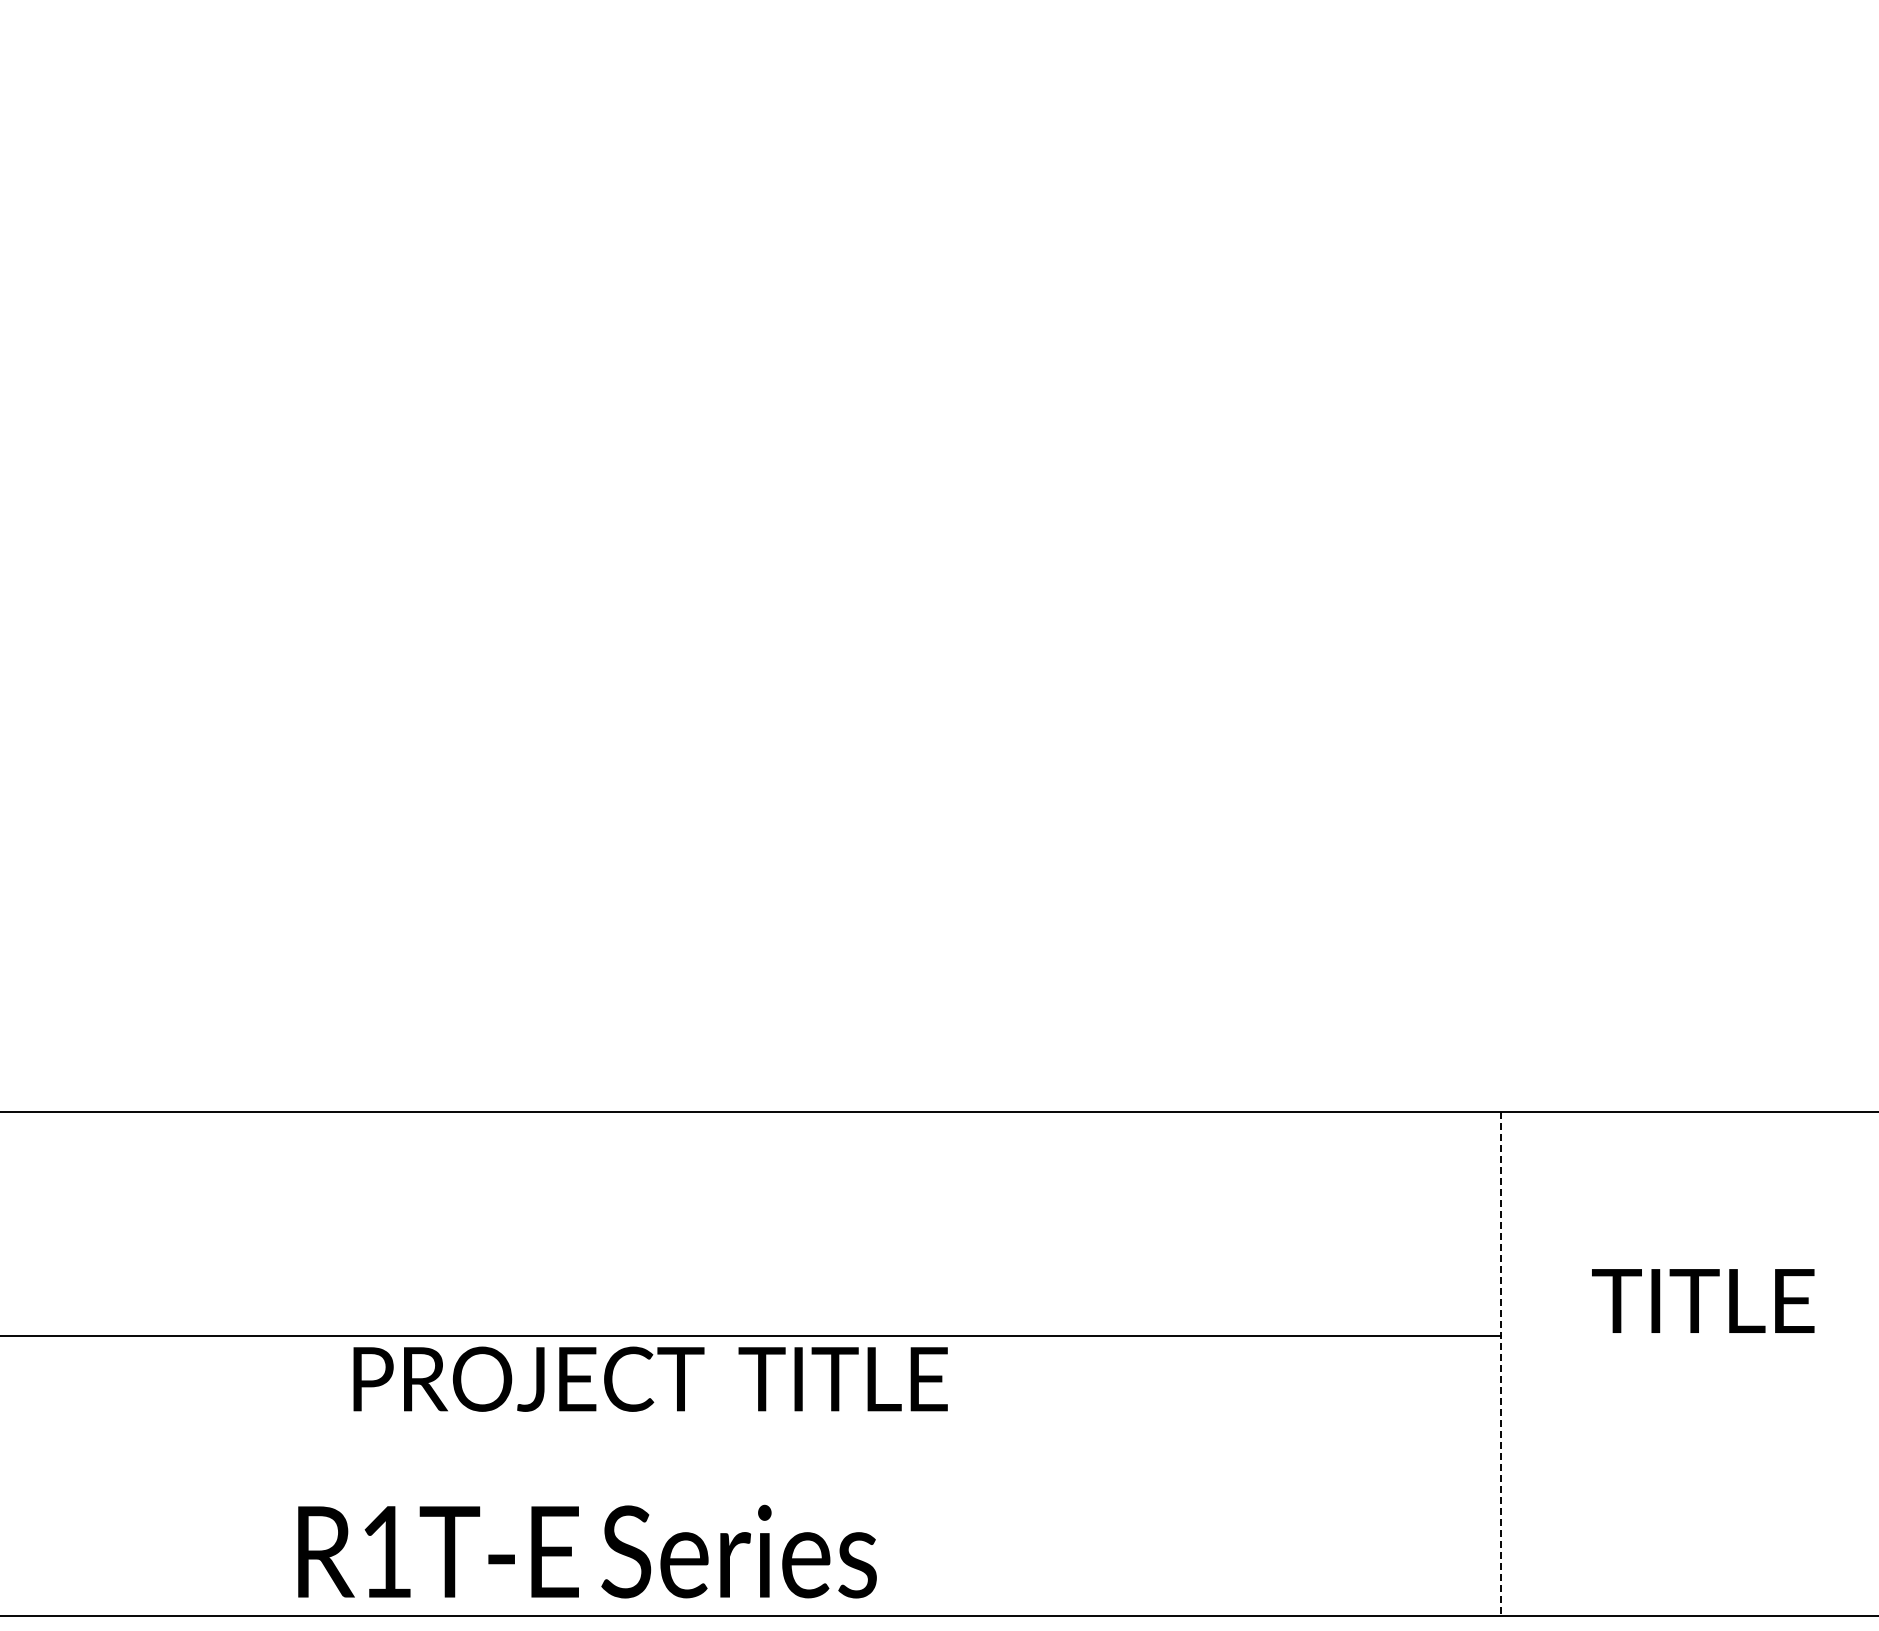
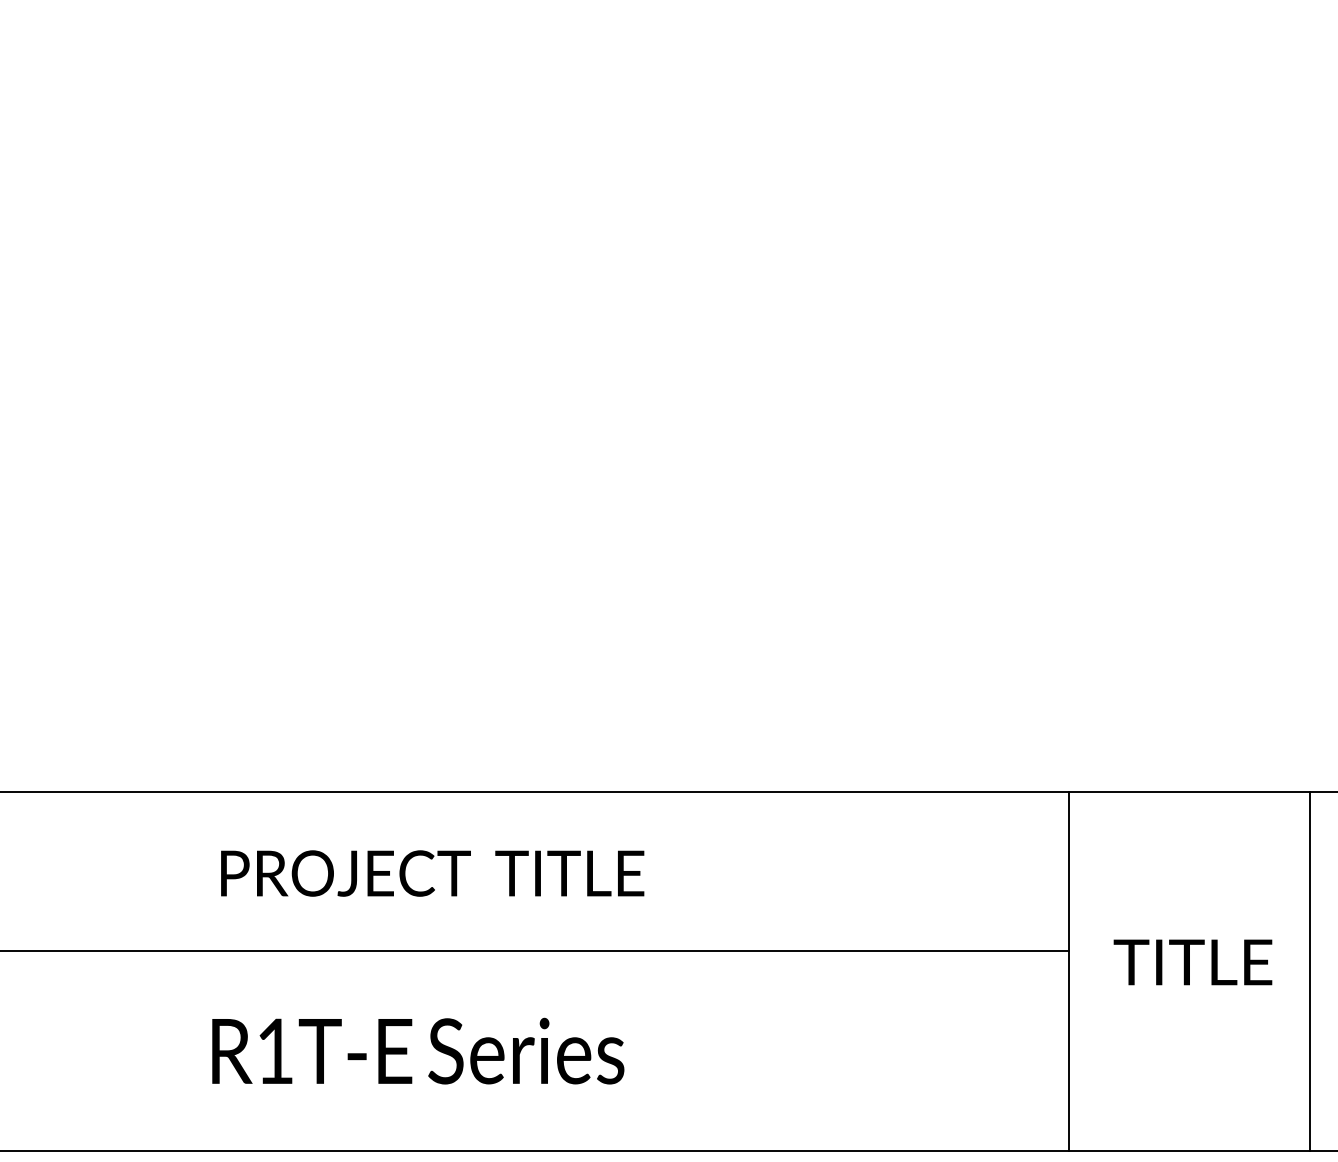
text: (1703, 1300) -> (1193, 962), moved
line: (1840, 1363) -> (1310, 971), added
line: (1500, 1364) -> (1068, 971), dashed -> solid
text: (650, 1378) -> (432, 873), moved
text: (587, 1551) -> (418, 1051), moved

